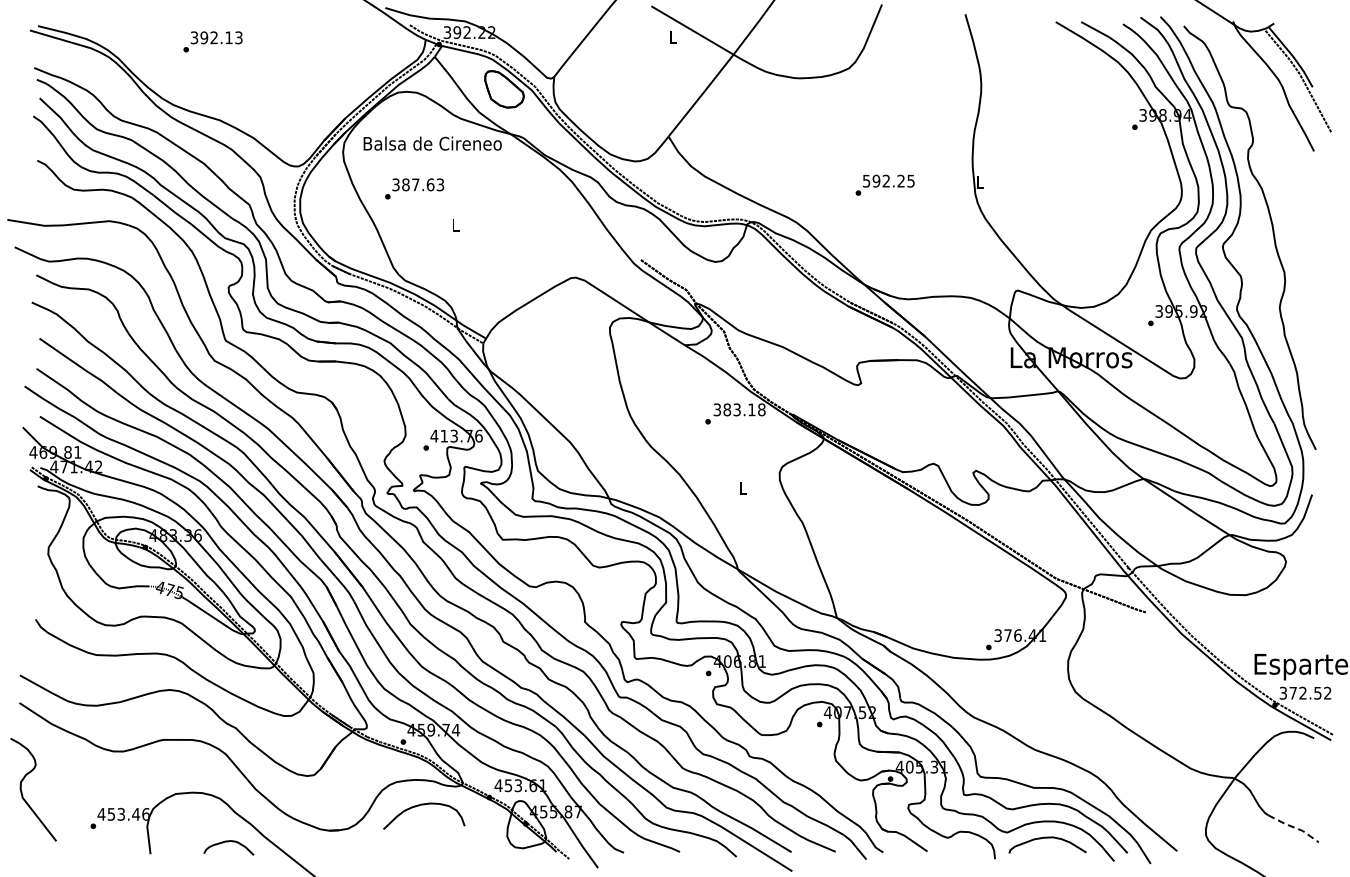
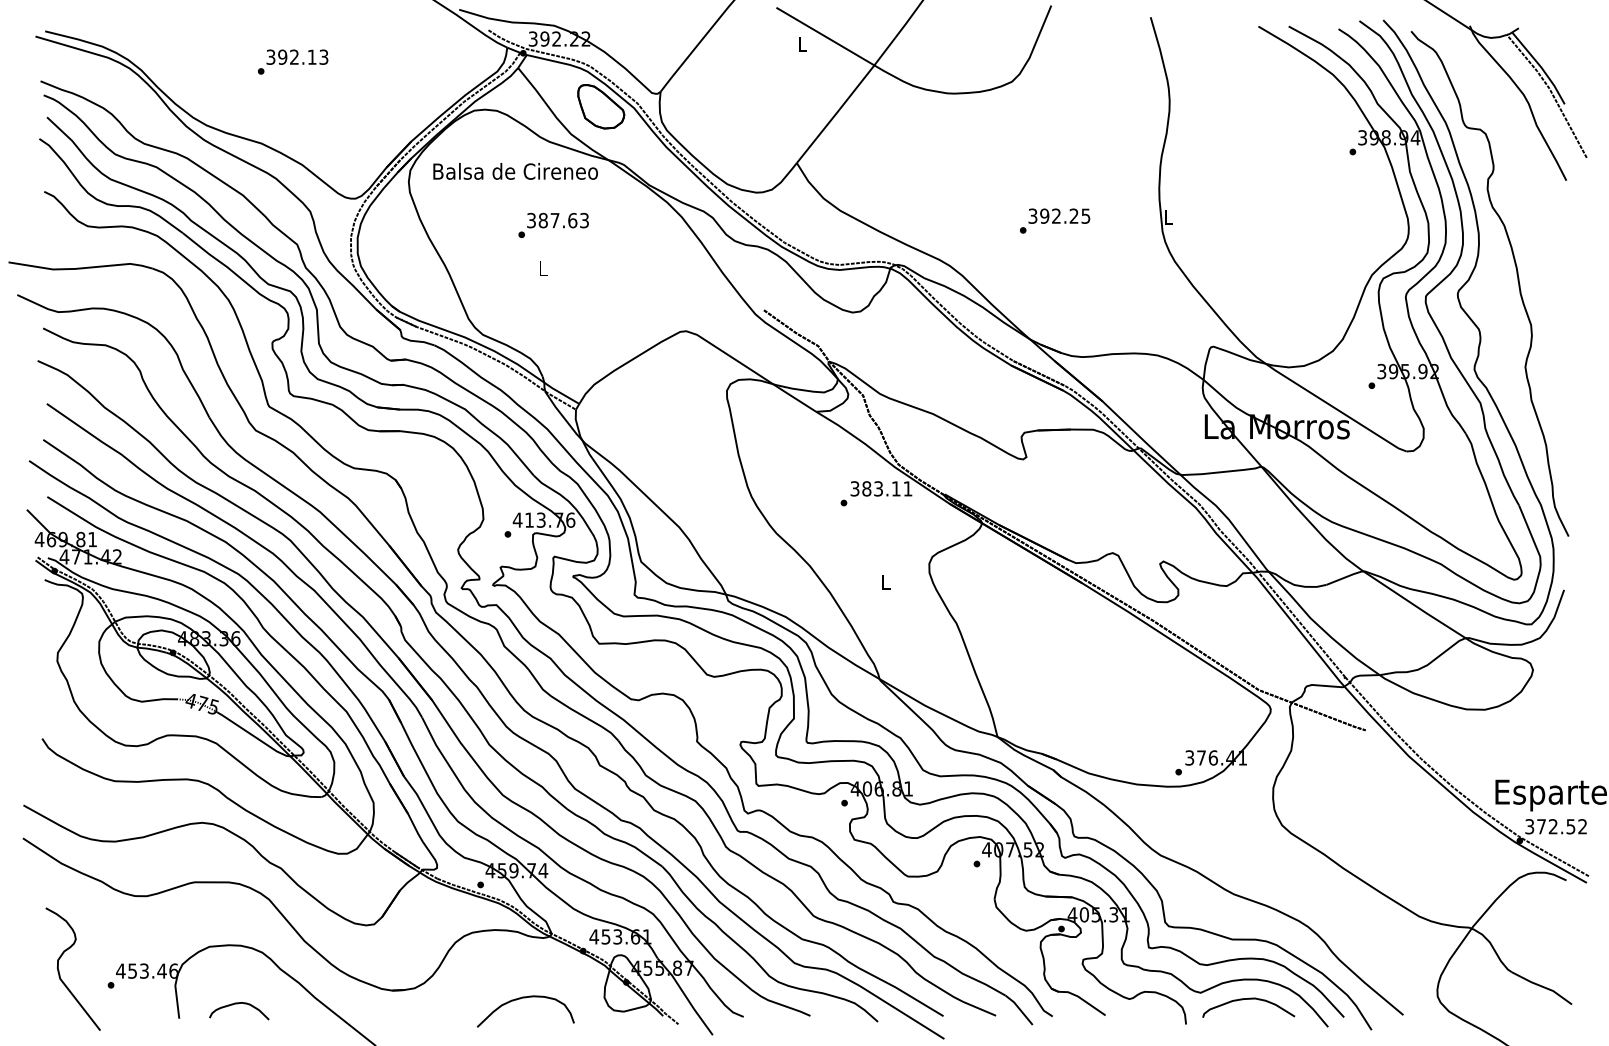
text: (212, 41) -> (292, 61), moved
text: (866, 180) -> (1032, 215), 592.25 -> 392.25
text: (414, 188) -> (553, 224), moved
text: (761, 409) -> (907, 488), 383.18 -> 383.11
curve: (22, 791) -> (59, 971), moved
curve: (424, 805) -> (526, 998), moved
line: (1294, 827) -> (1543, 986), dashed -> solid
curve: (228, 842) -> (238, 1004), moved

